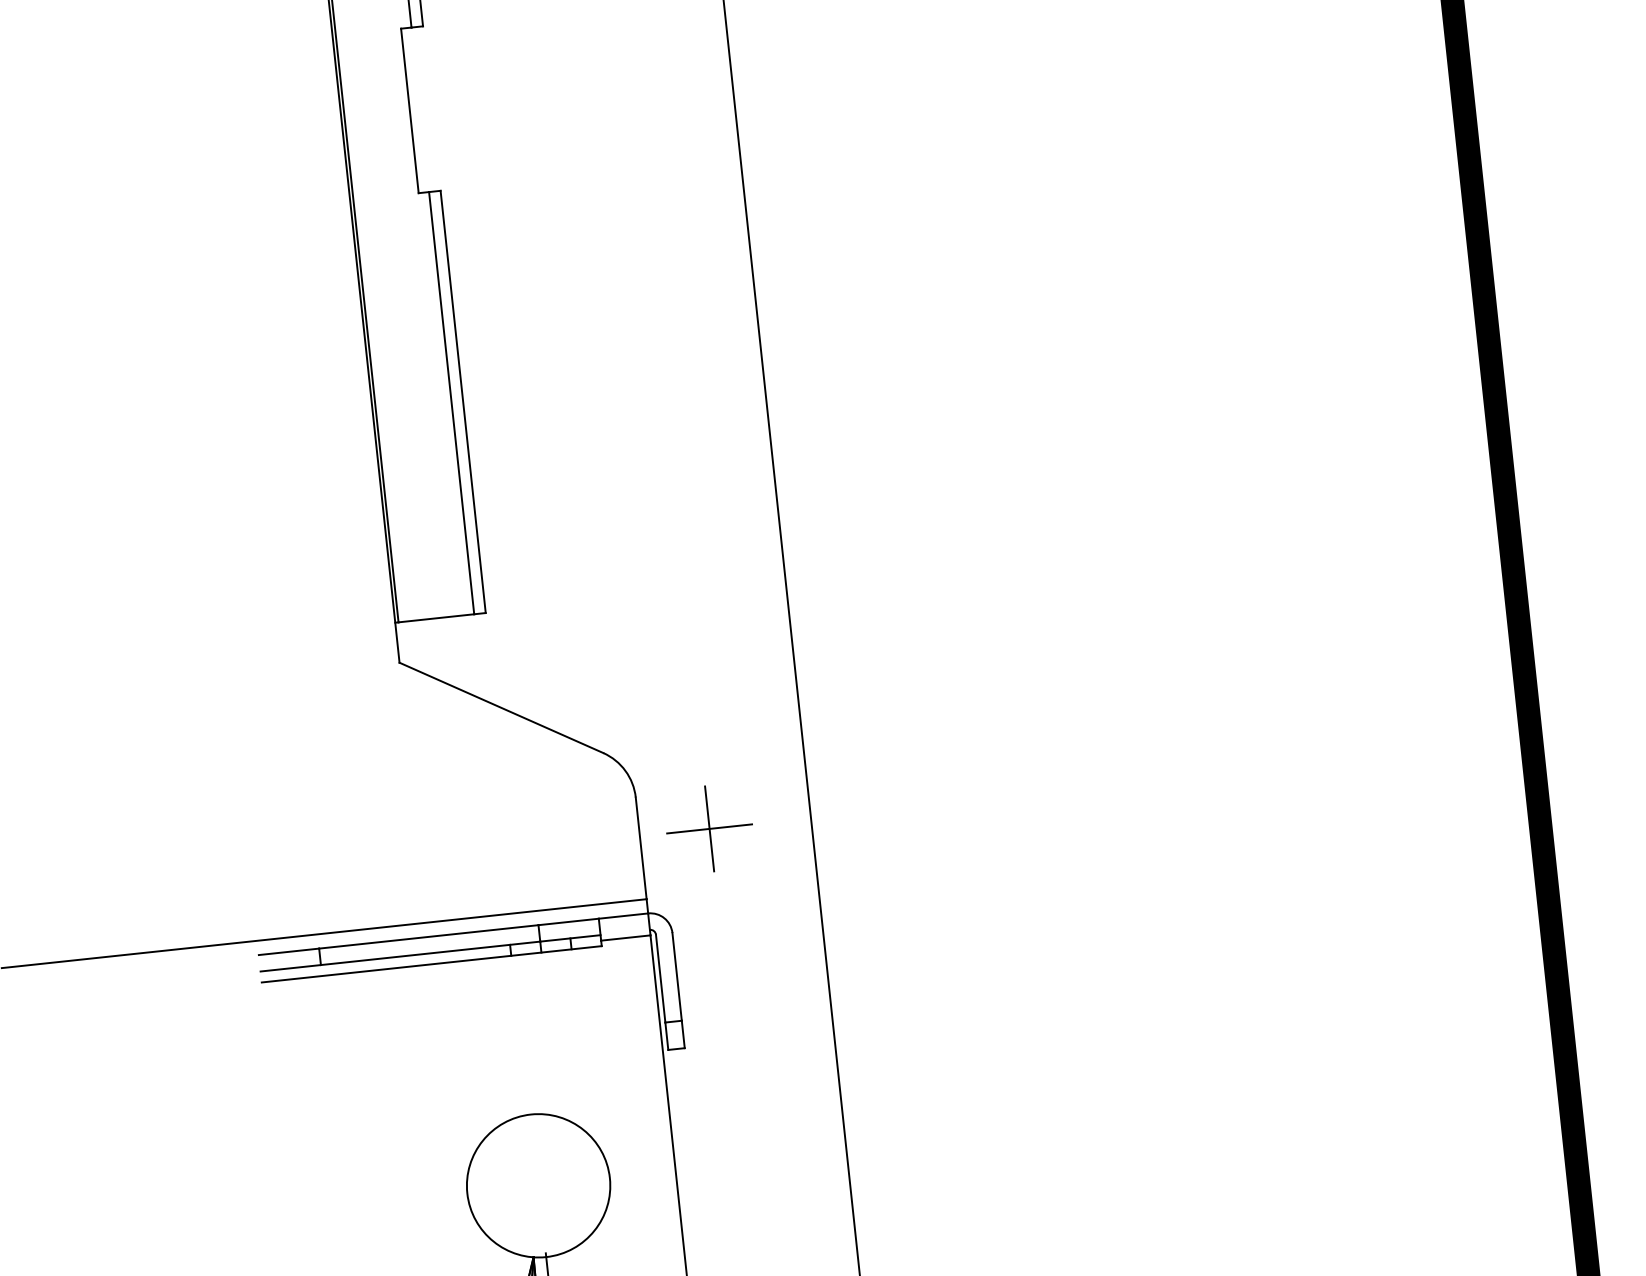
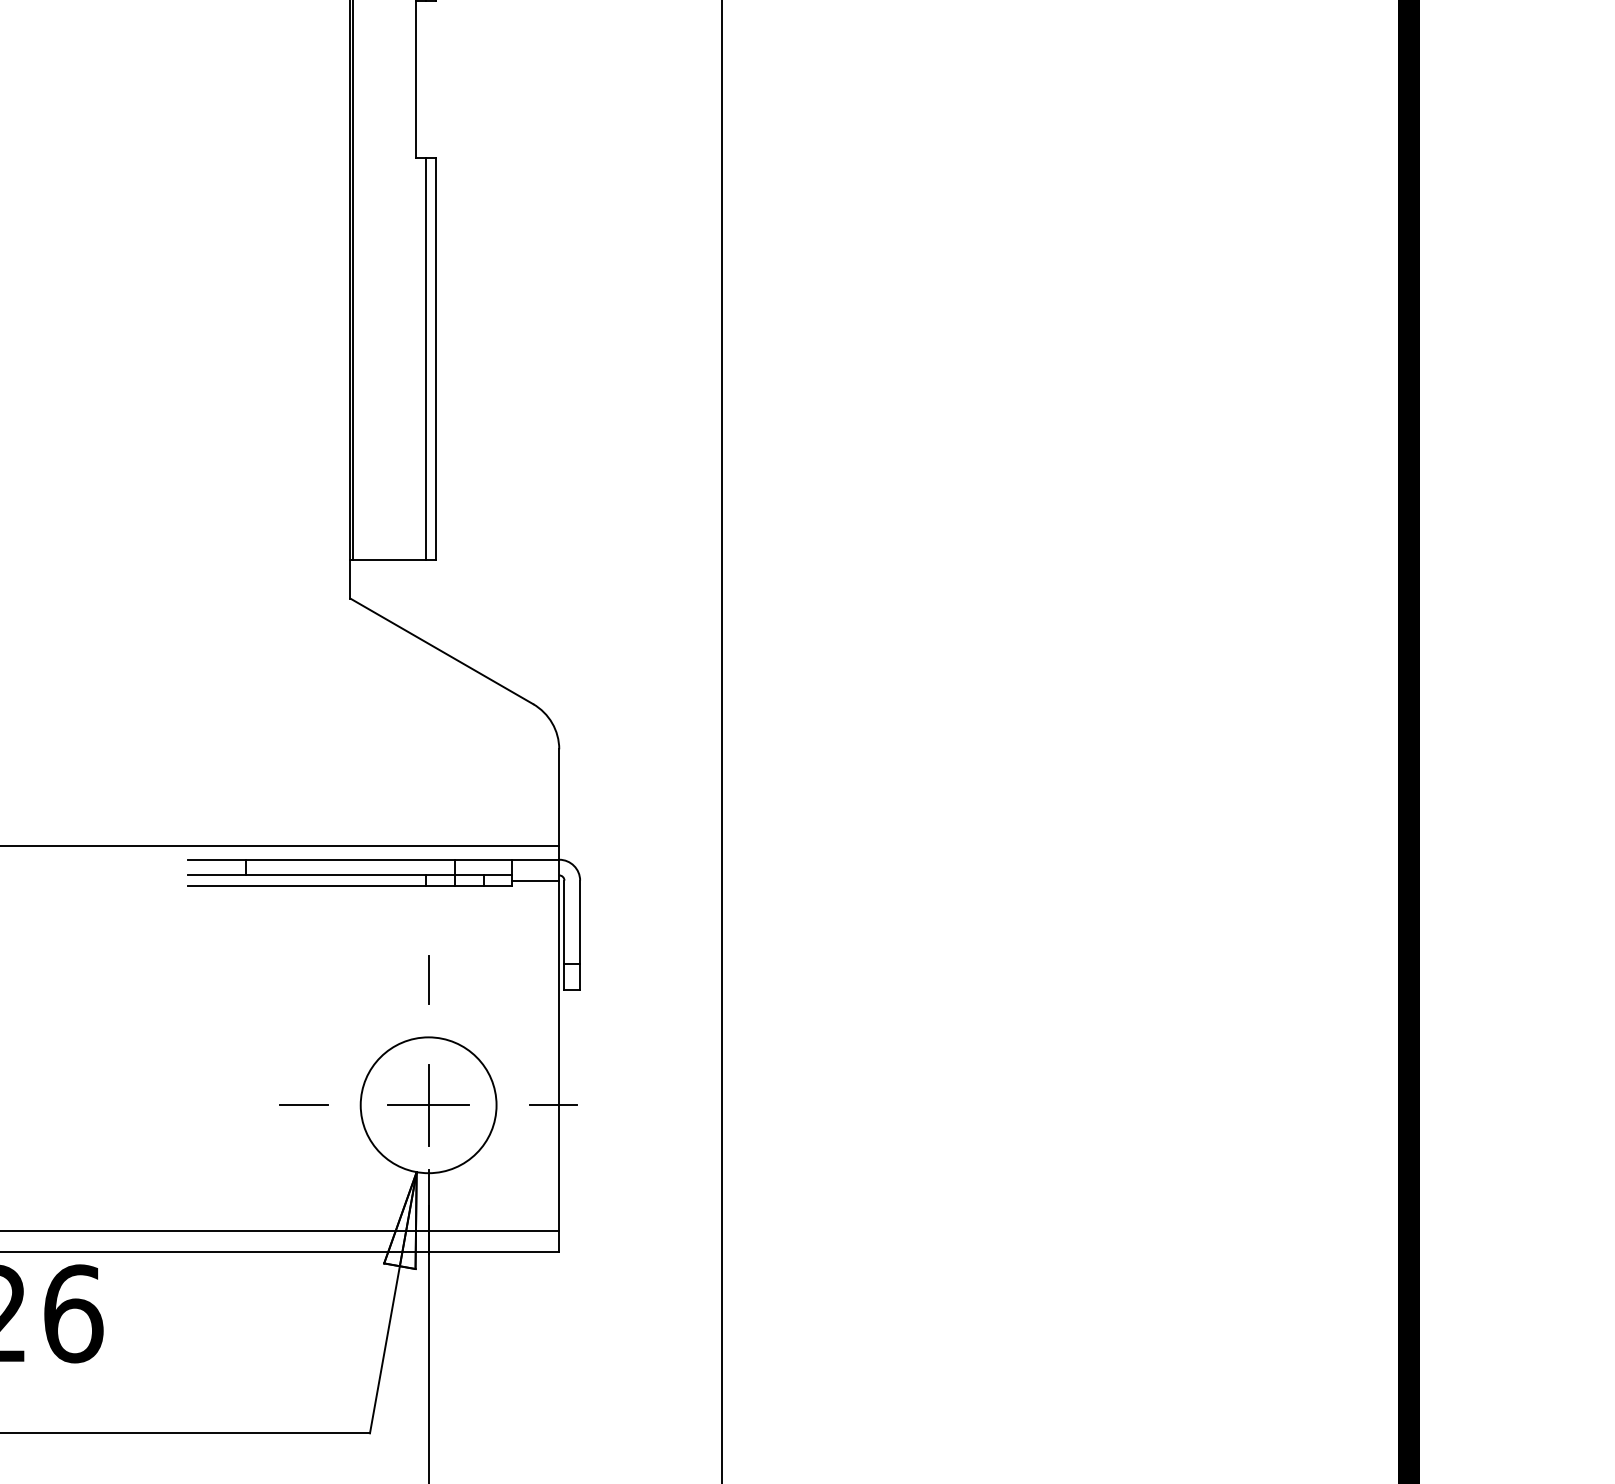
part: (709, 829) -> (428, 1105), moved
line: (524, 1053) -> (428, 979), added
line: (669, 1172) -> (553, 1105), added
line: (407, 1200) -> (303, 1105), added

